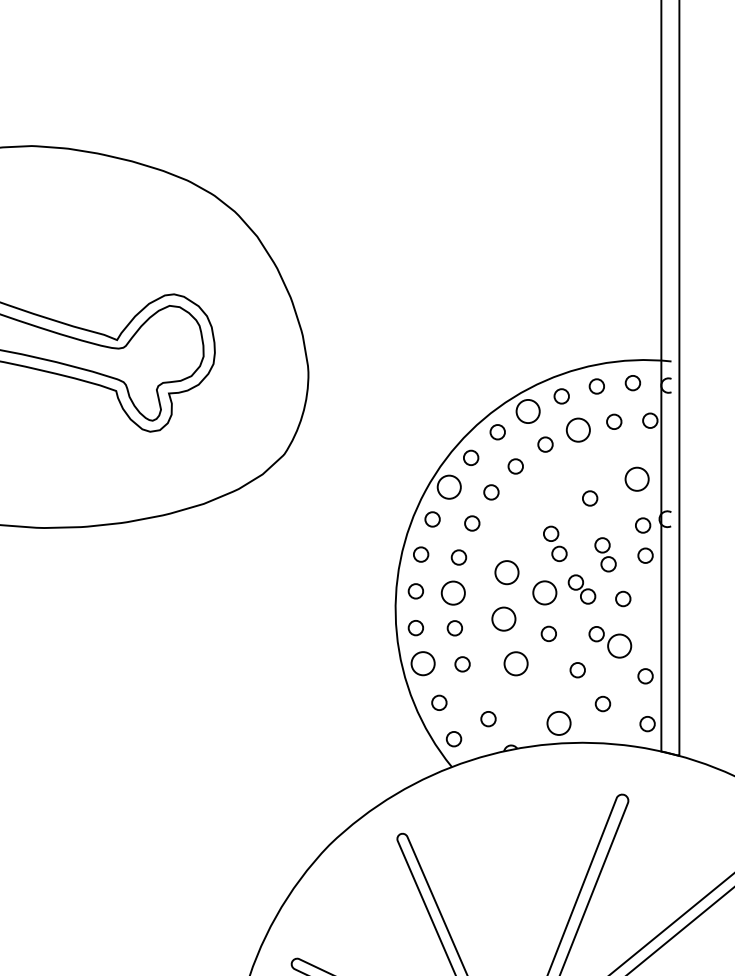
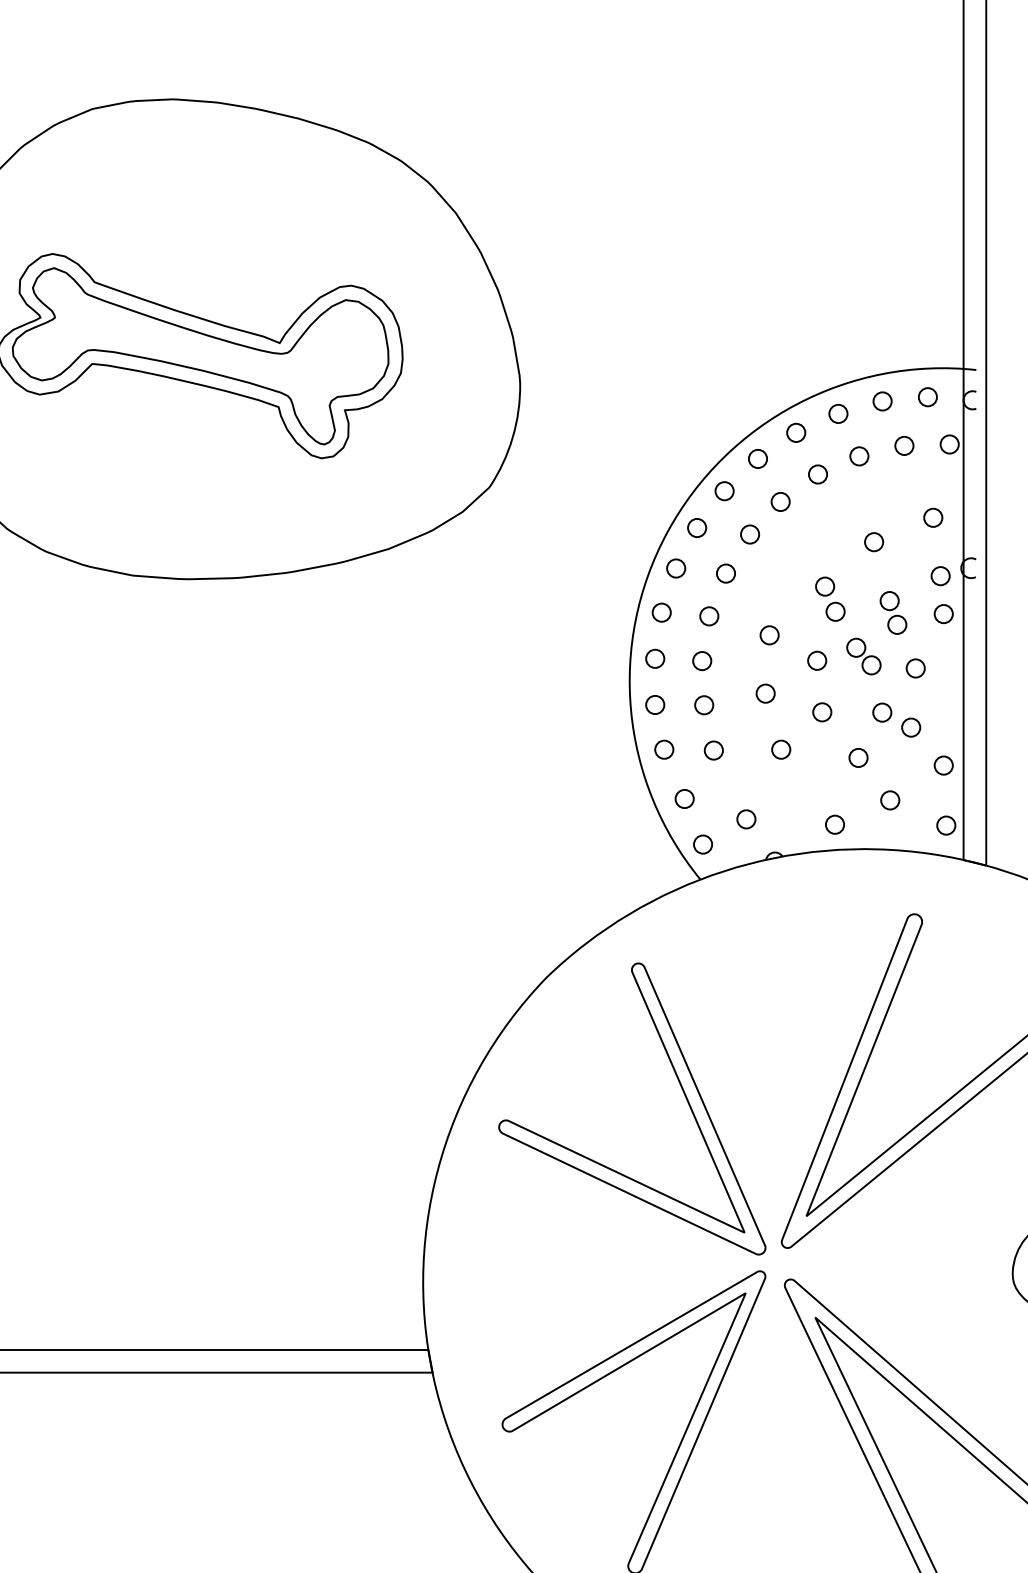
circle: (528, 411) -> (796, 432), size x0.62
circle: (578, 430) -> (859, 456), size x0.62
circle: (637, 478) -> (933, 517), size x0.62
circle: (449, 486) -> (697, 527), size x0.62
circle: (506, 572) -> (769, 635), size x0.62
circle: (545, 592) -> (817, 660), size x0.62
circle: (453, 593) -> (702, 661), size x0.62
circle: (503, 618) -> (765, 693), size x0.62
circle: (619, 645) -> (911, 727), size x0.62
circle: (423, 663) -> (664, 749), size x0.62
circle: (516, 663) -> (781, 749), size x0.62
circle: (558, 723) -> (834, 824), size x0.62

